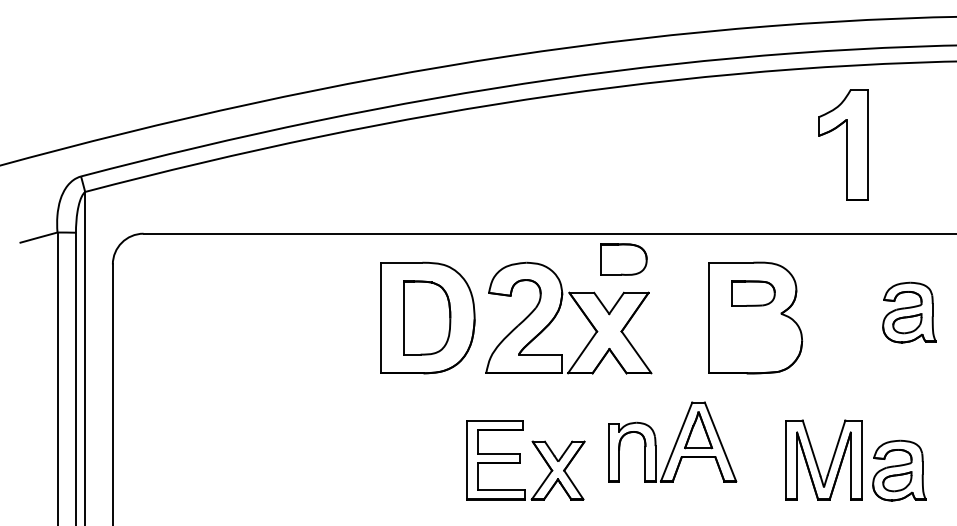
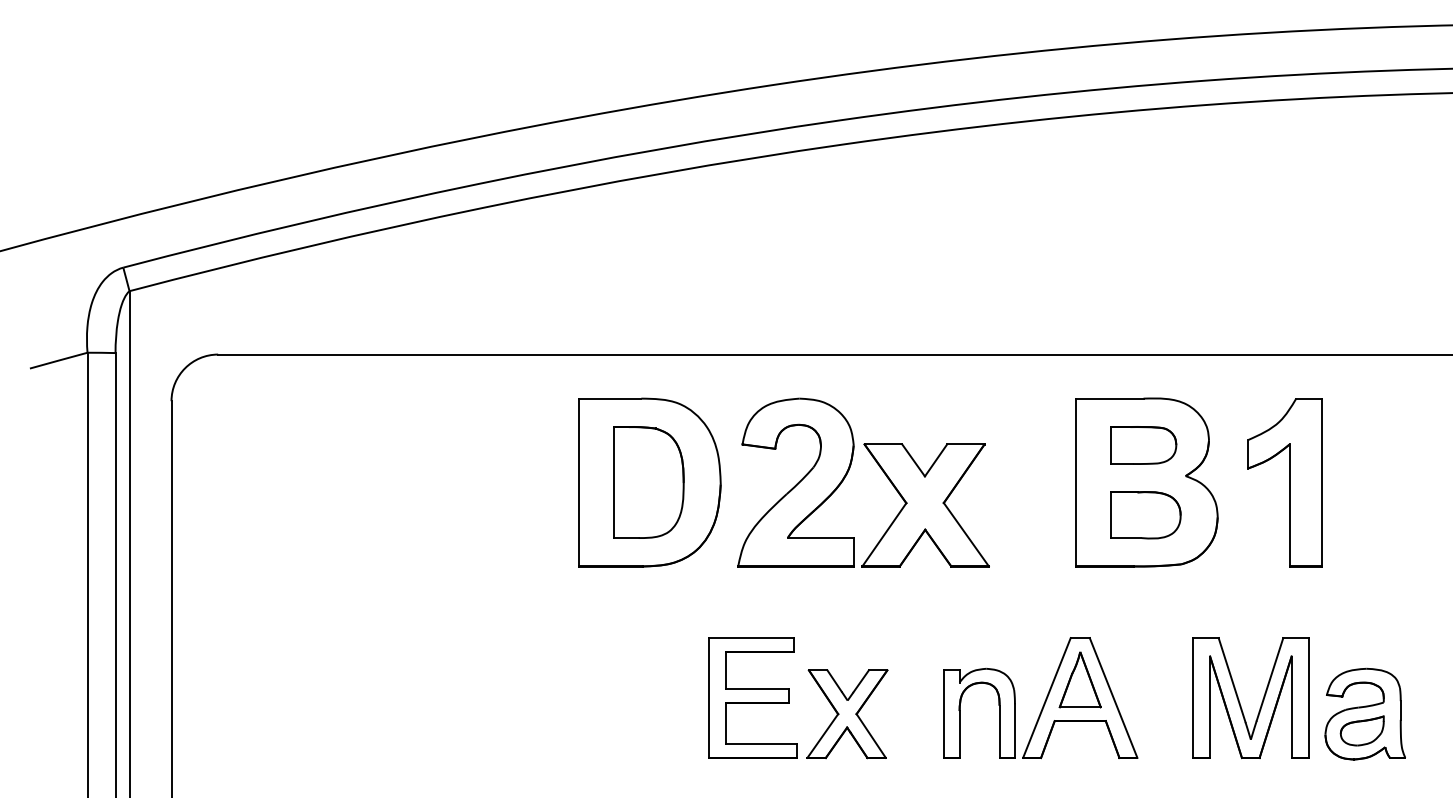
part: (843, 144) -> (1285, 481), moved
part: (623, 259) -> (1145, 515), moved
part: (909, 312) -> (1380, 474), removed
part: (672, 441) -> (1040, 697), moved

